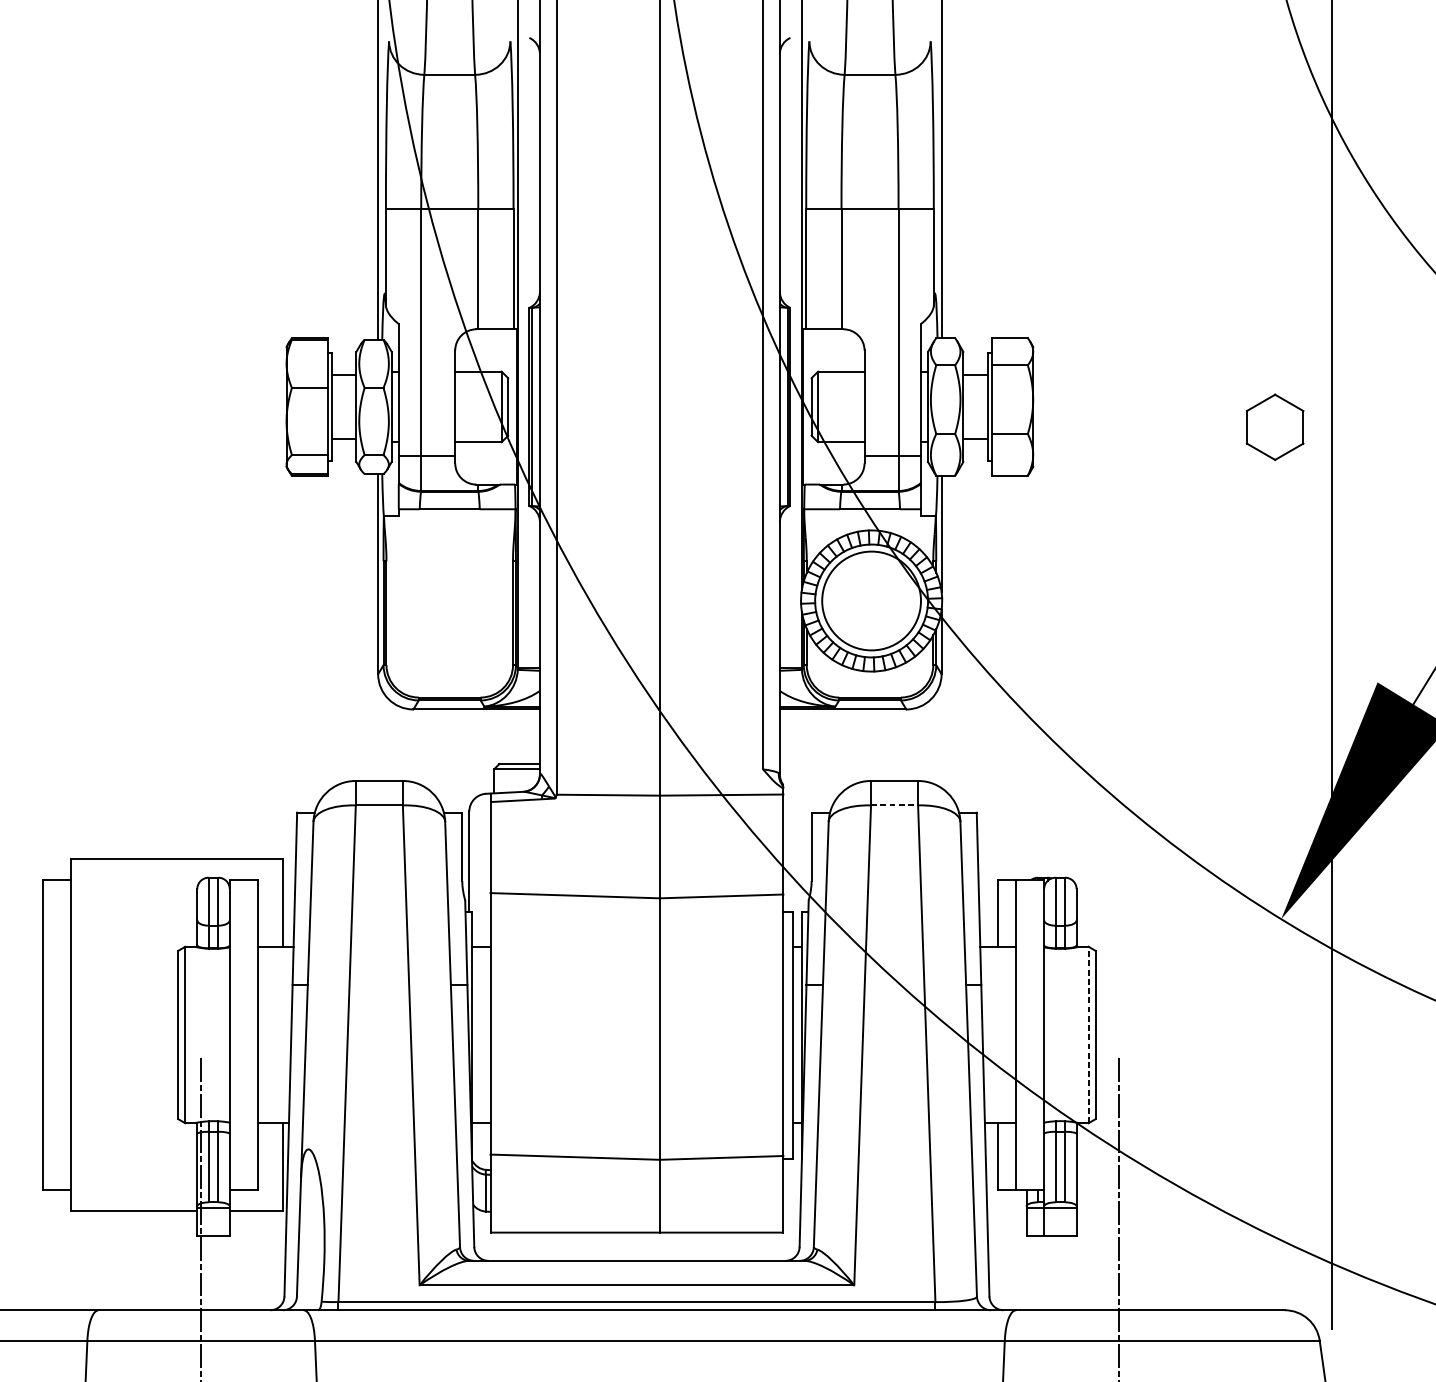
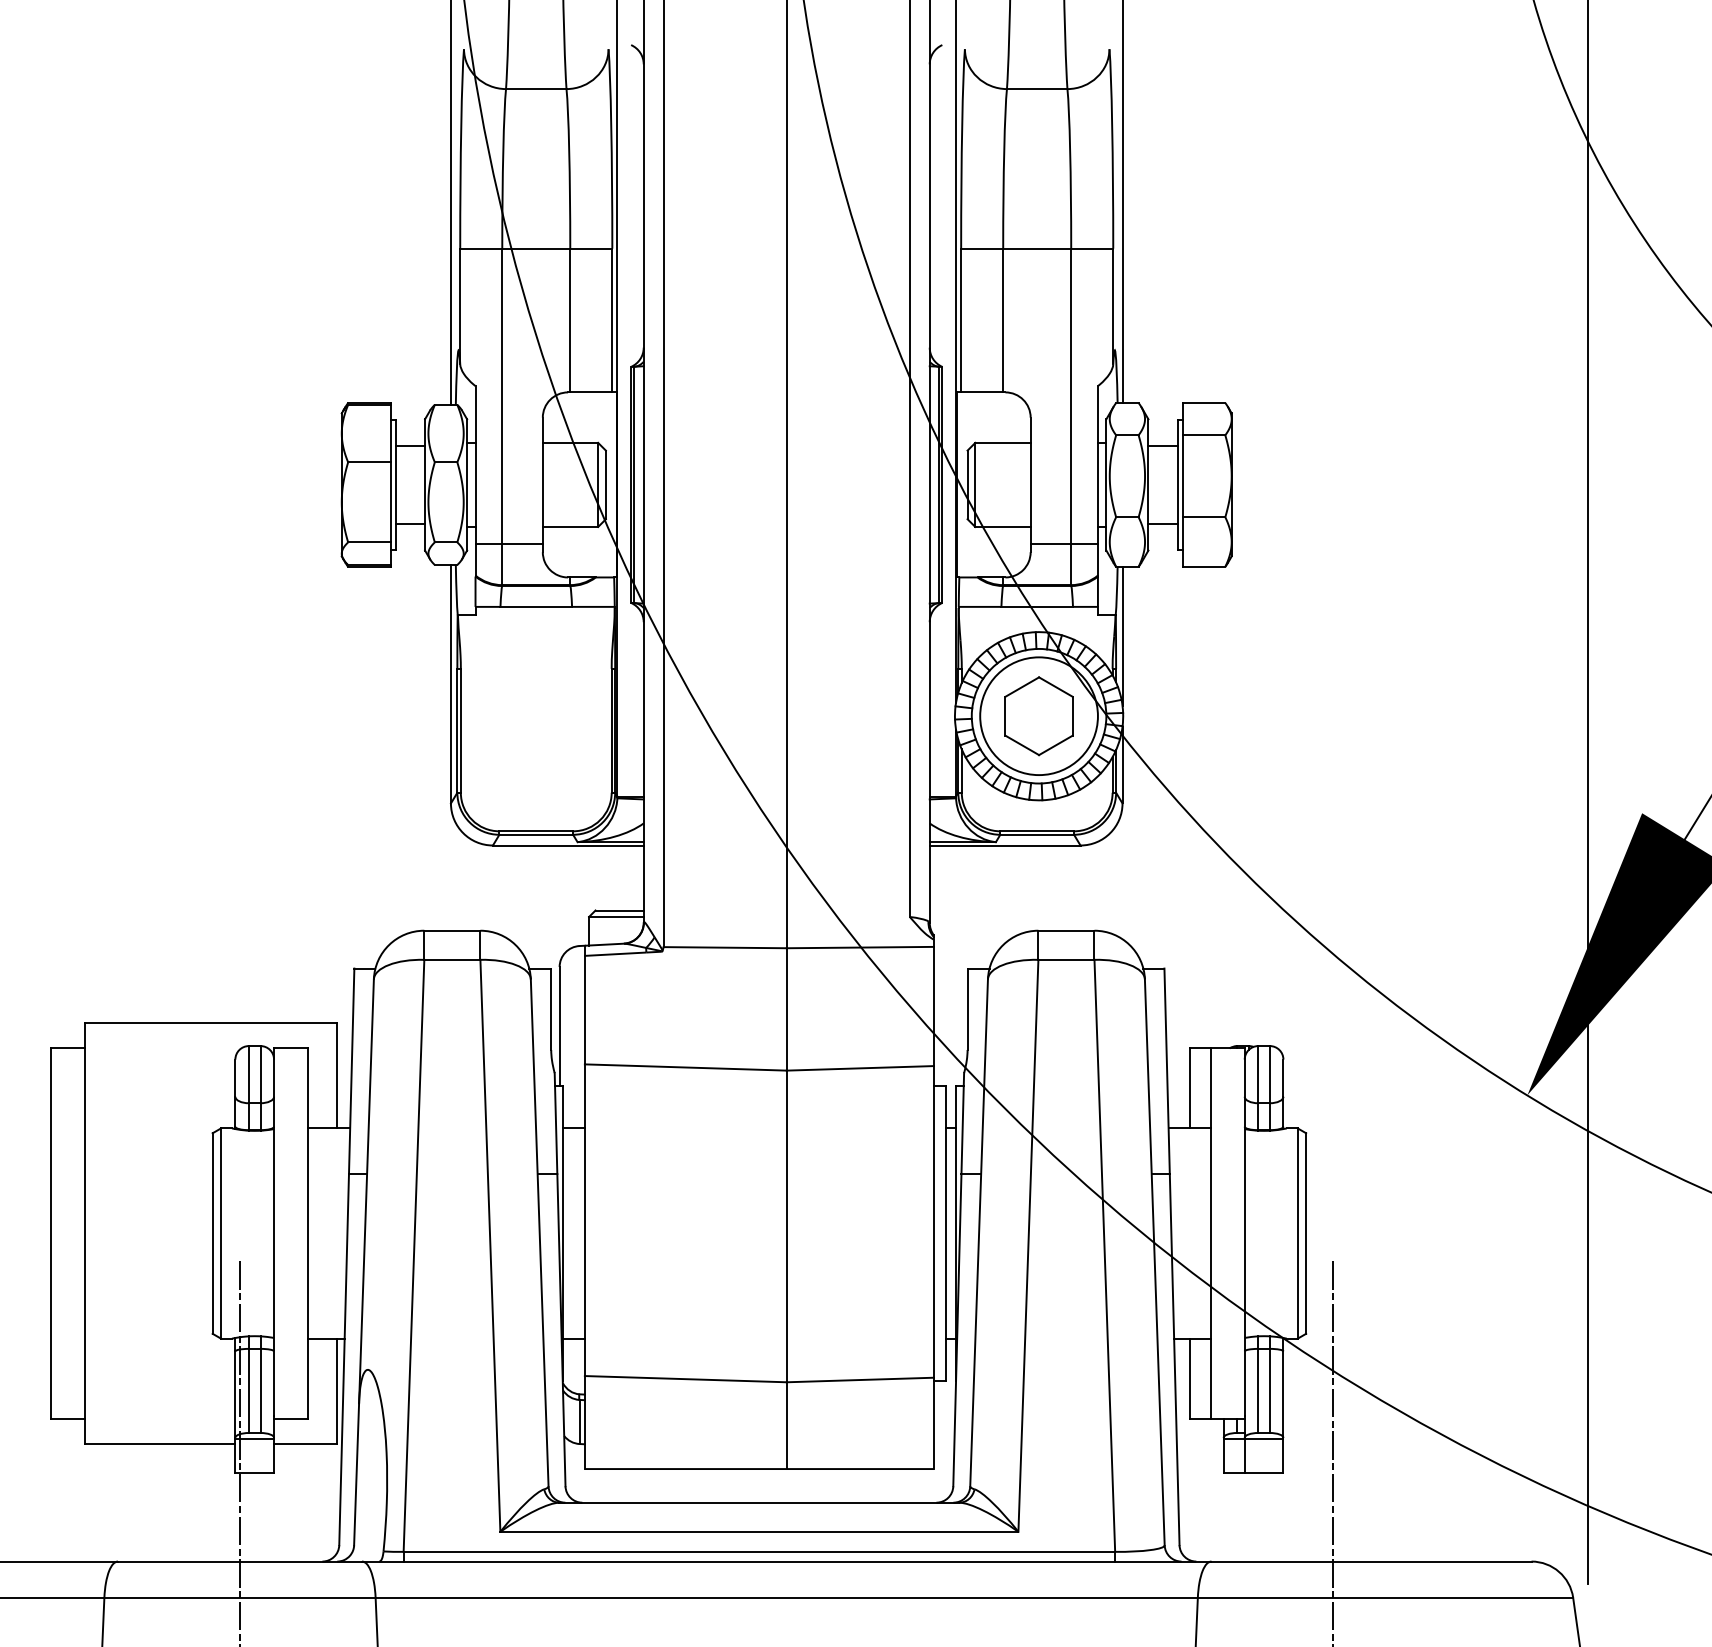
part: (1274, 427) -> (1038, 716), moved
line: (894, 805) -> (1066, 959), dashed -> solid
line: (1088, 1034) -> (1297, 1233), dashed -> solid

